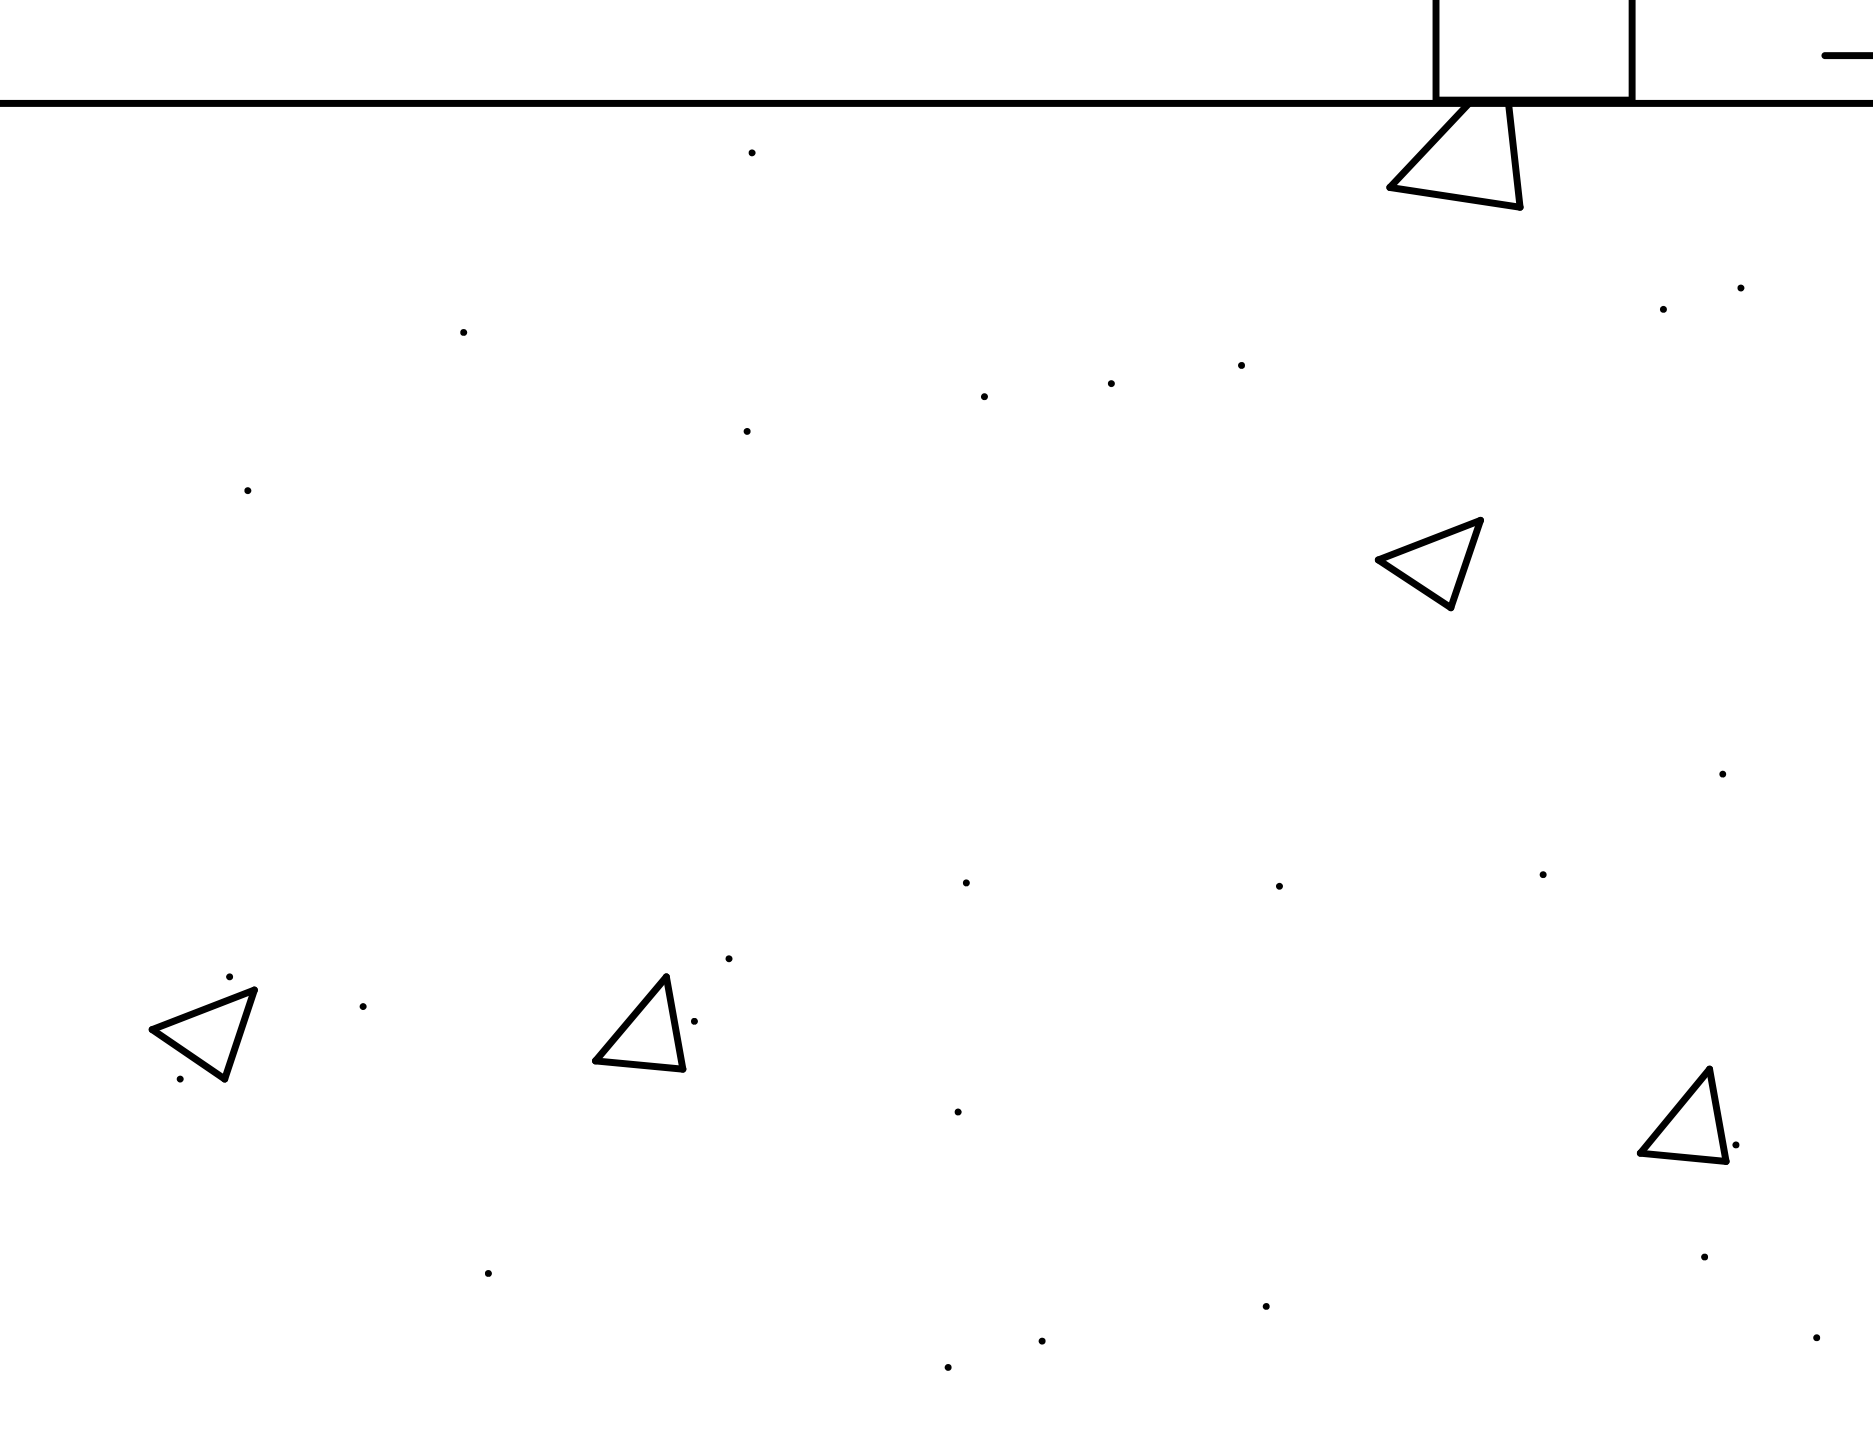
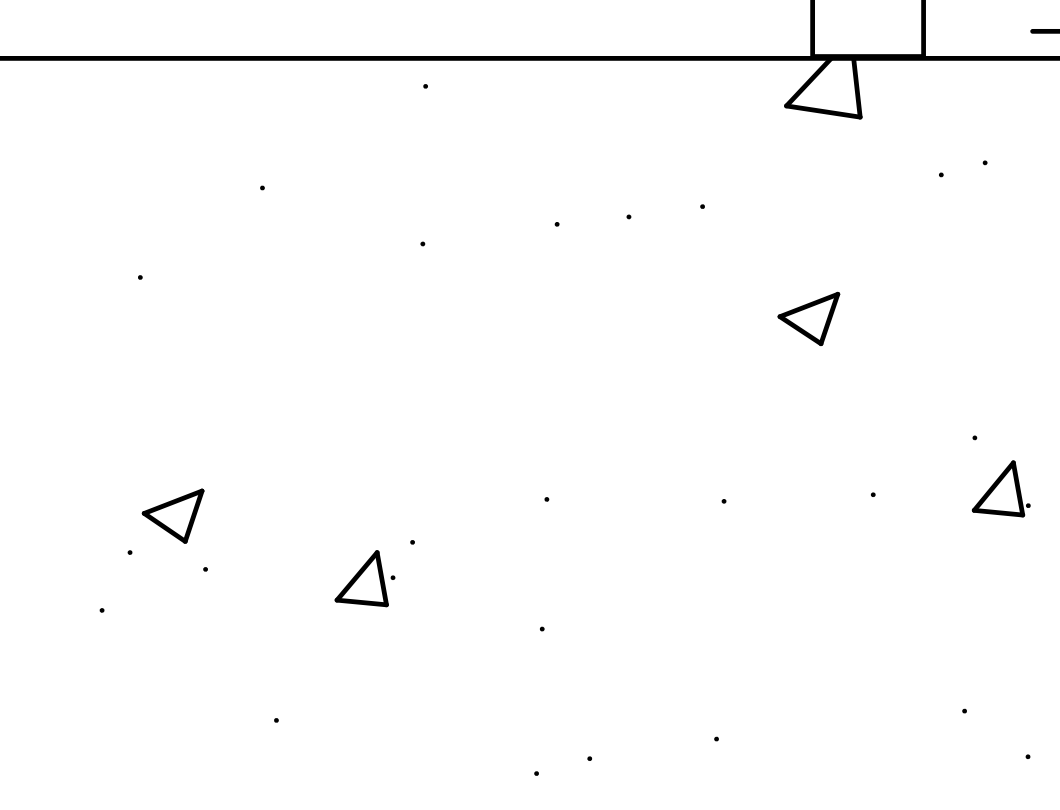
part: (202, 1033) -> (172, 515), moved
part: (1686, 1114) -> (1000, 488), moved

